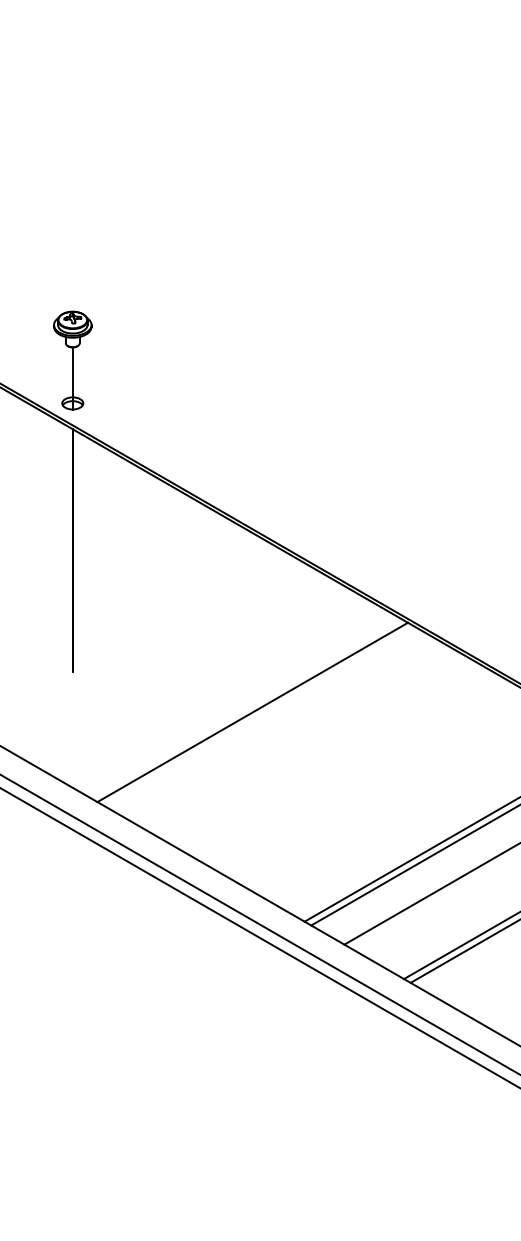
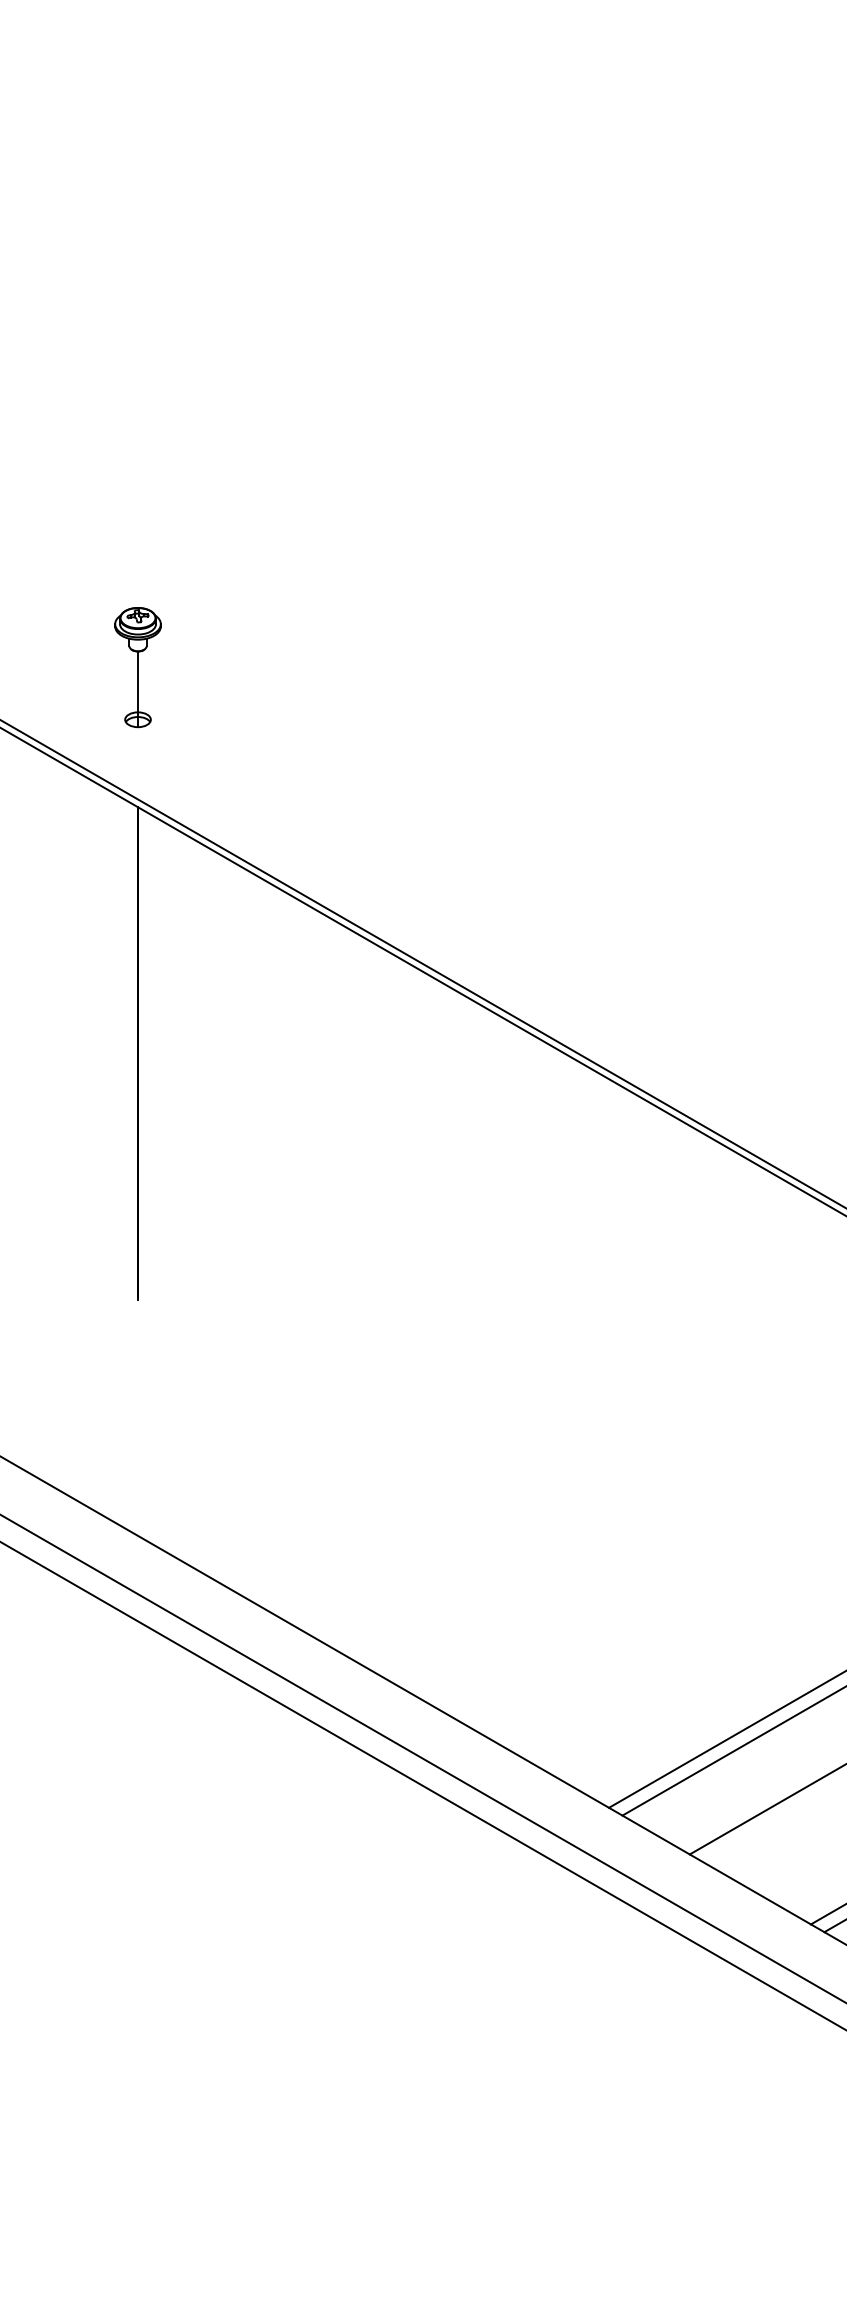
part: (72, 360) -> (137, 667), size x0.6
line: (252, 712) -> (503, 1382), removed

